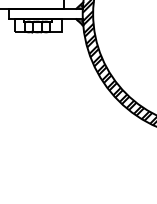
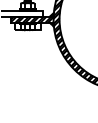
hatch: (46, 13) -> (32, 19), added

